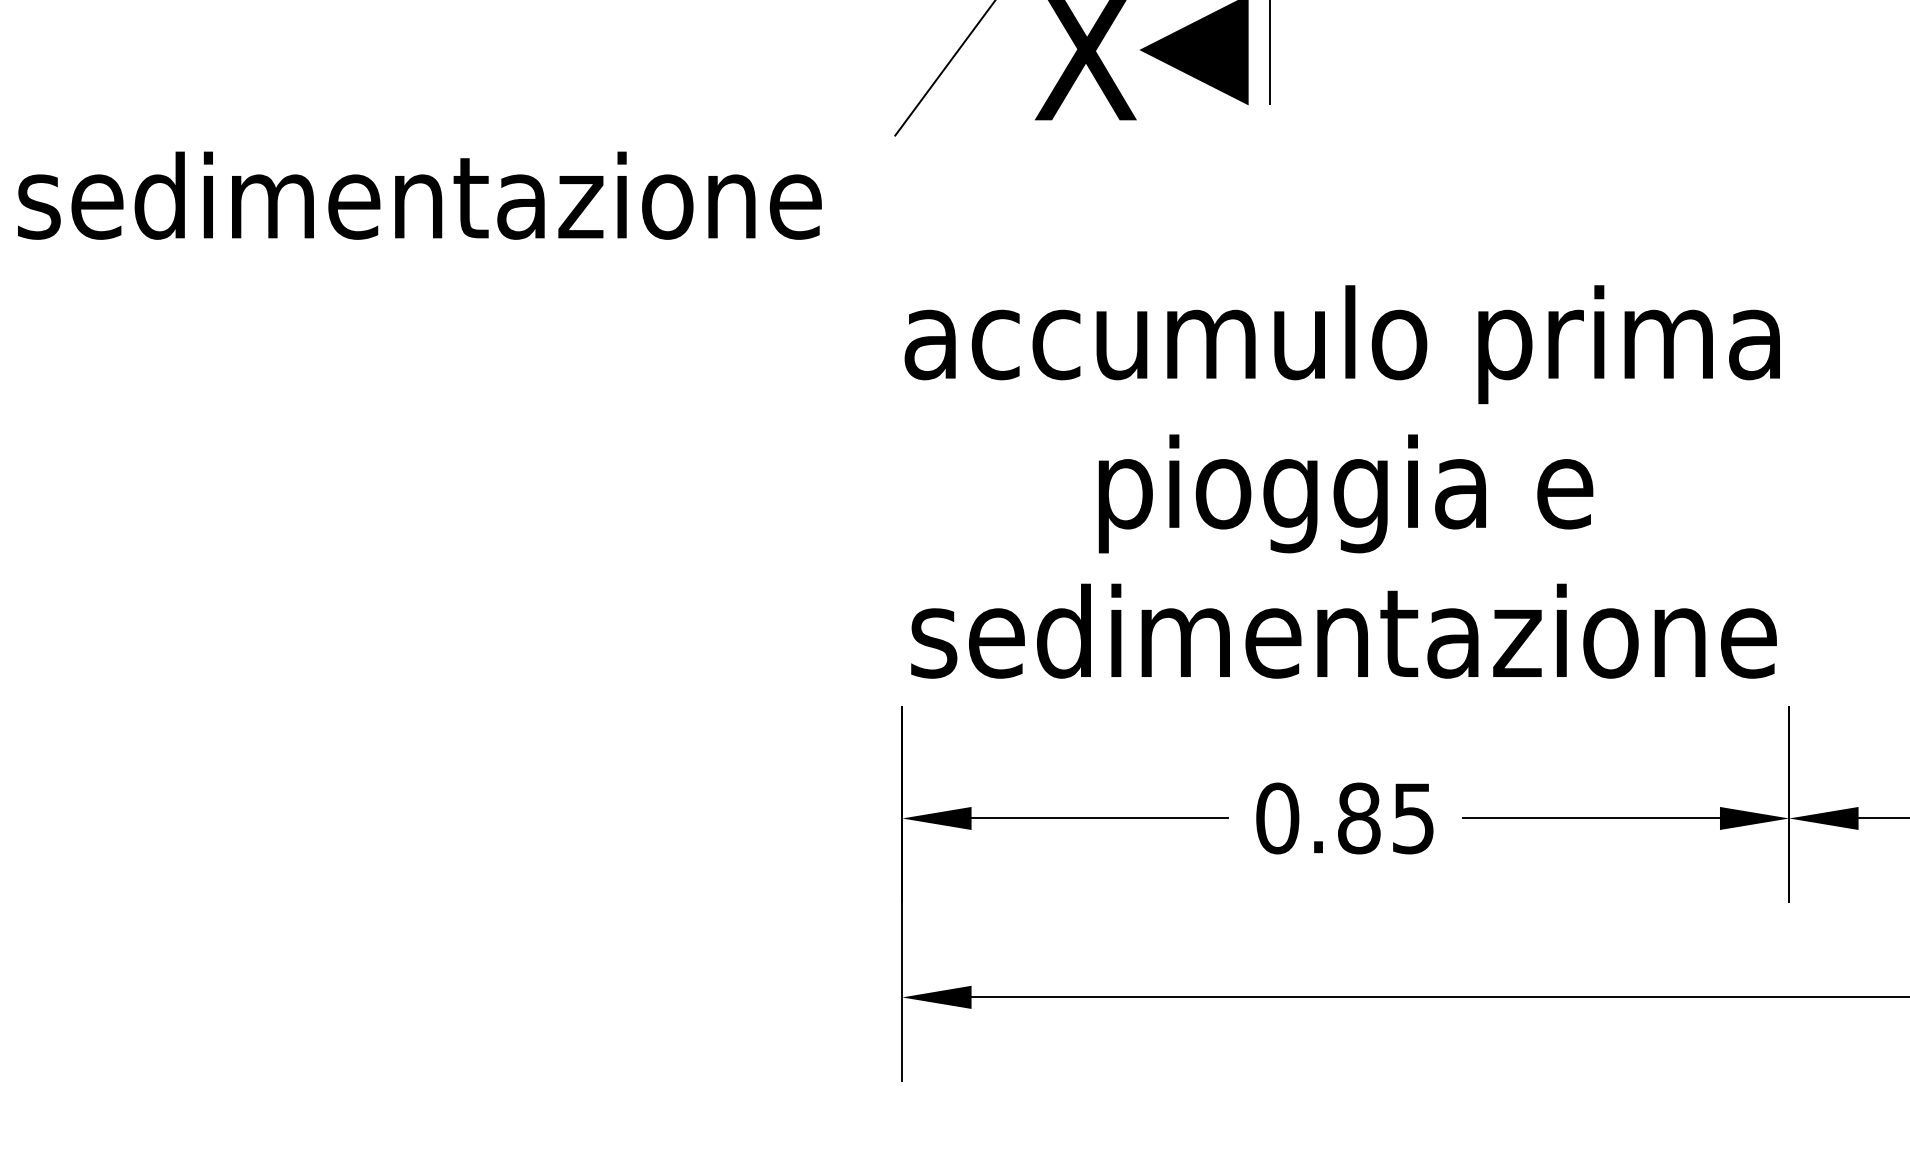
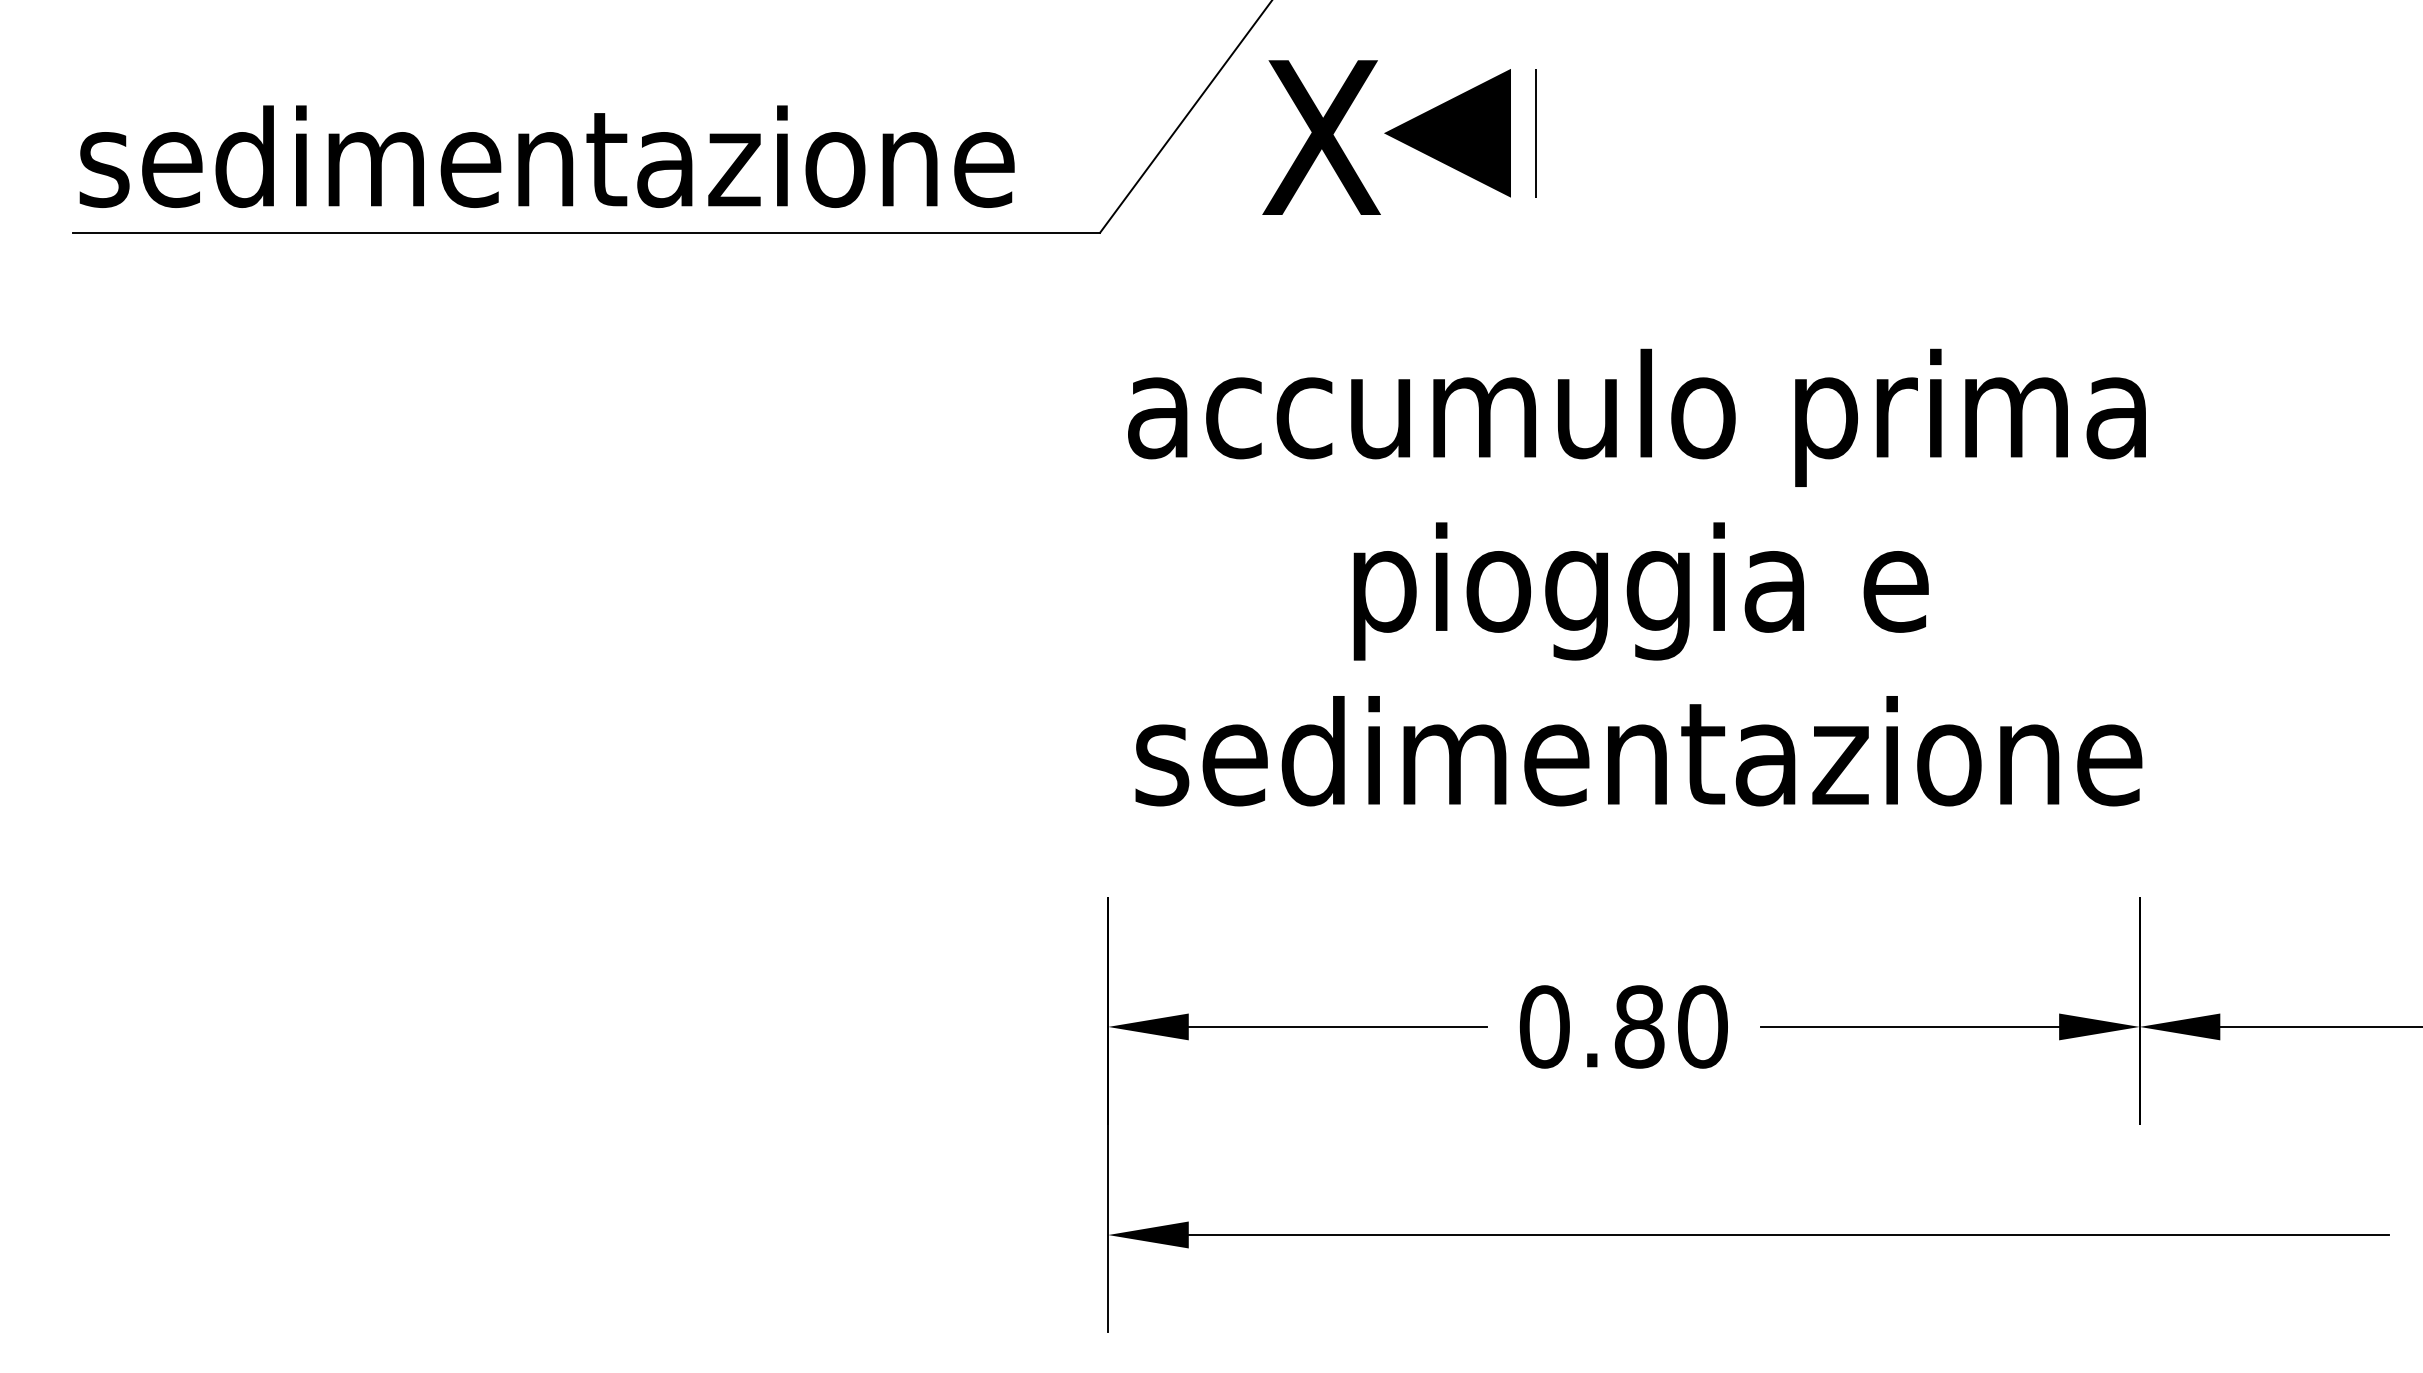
line: (453, 135) -> (586, 232), added
text: (419, 195) -> (546, 156), moved
text: (1341, 481) -> (1636, 577), moved
text: (1413, 818) -> (1702, 1026), 0.85 -> 0.80

